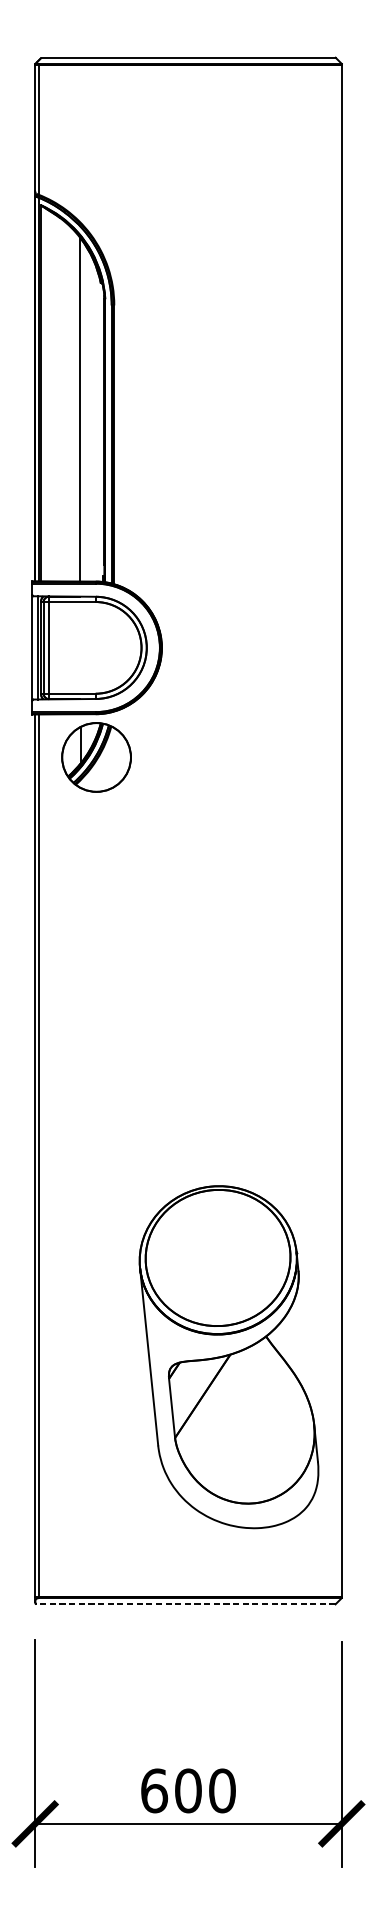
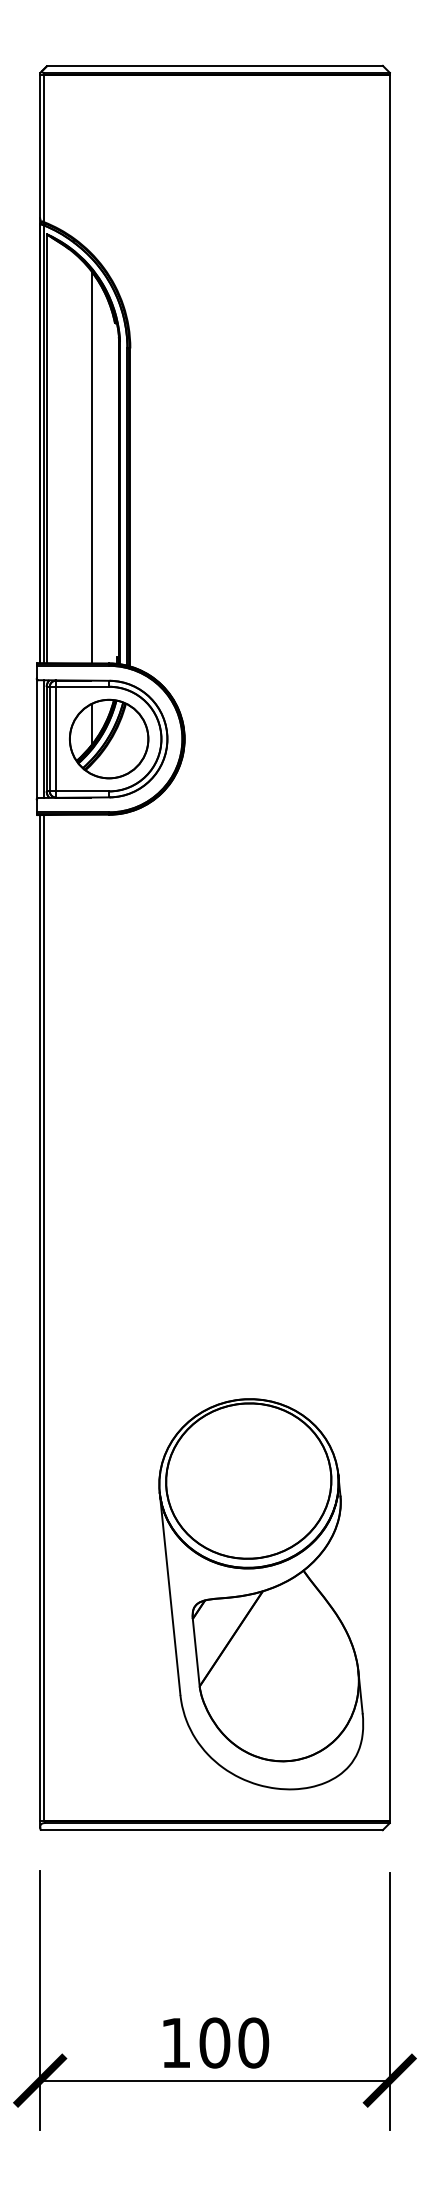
part: (96, 756) -> (109, 738), moved
part: (229, 1357) -> (261, 1594), moved
line: (186, 1604) -> (212, 1830), dashed -> solid
text: (154, 1790) -> (176, 2042), 600 -> 100

